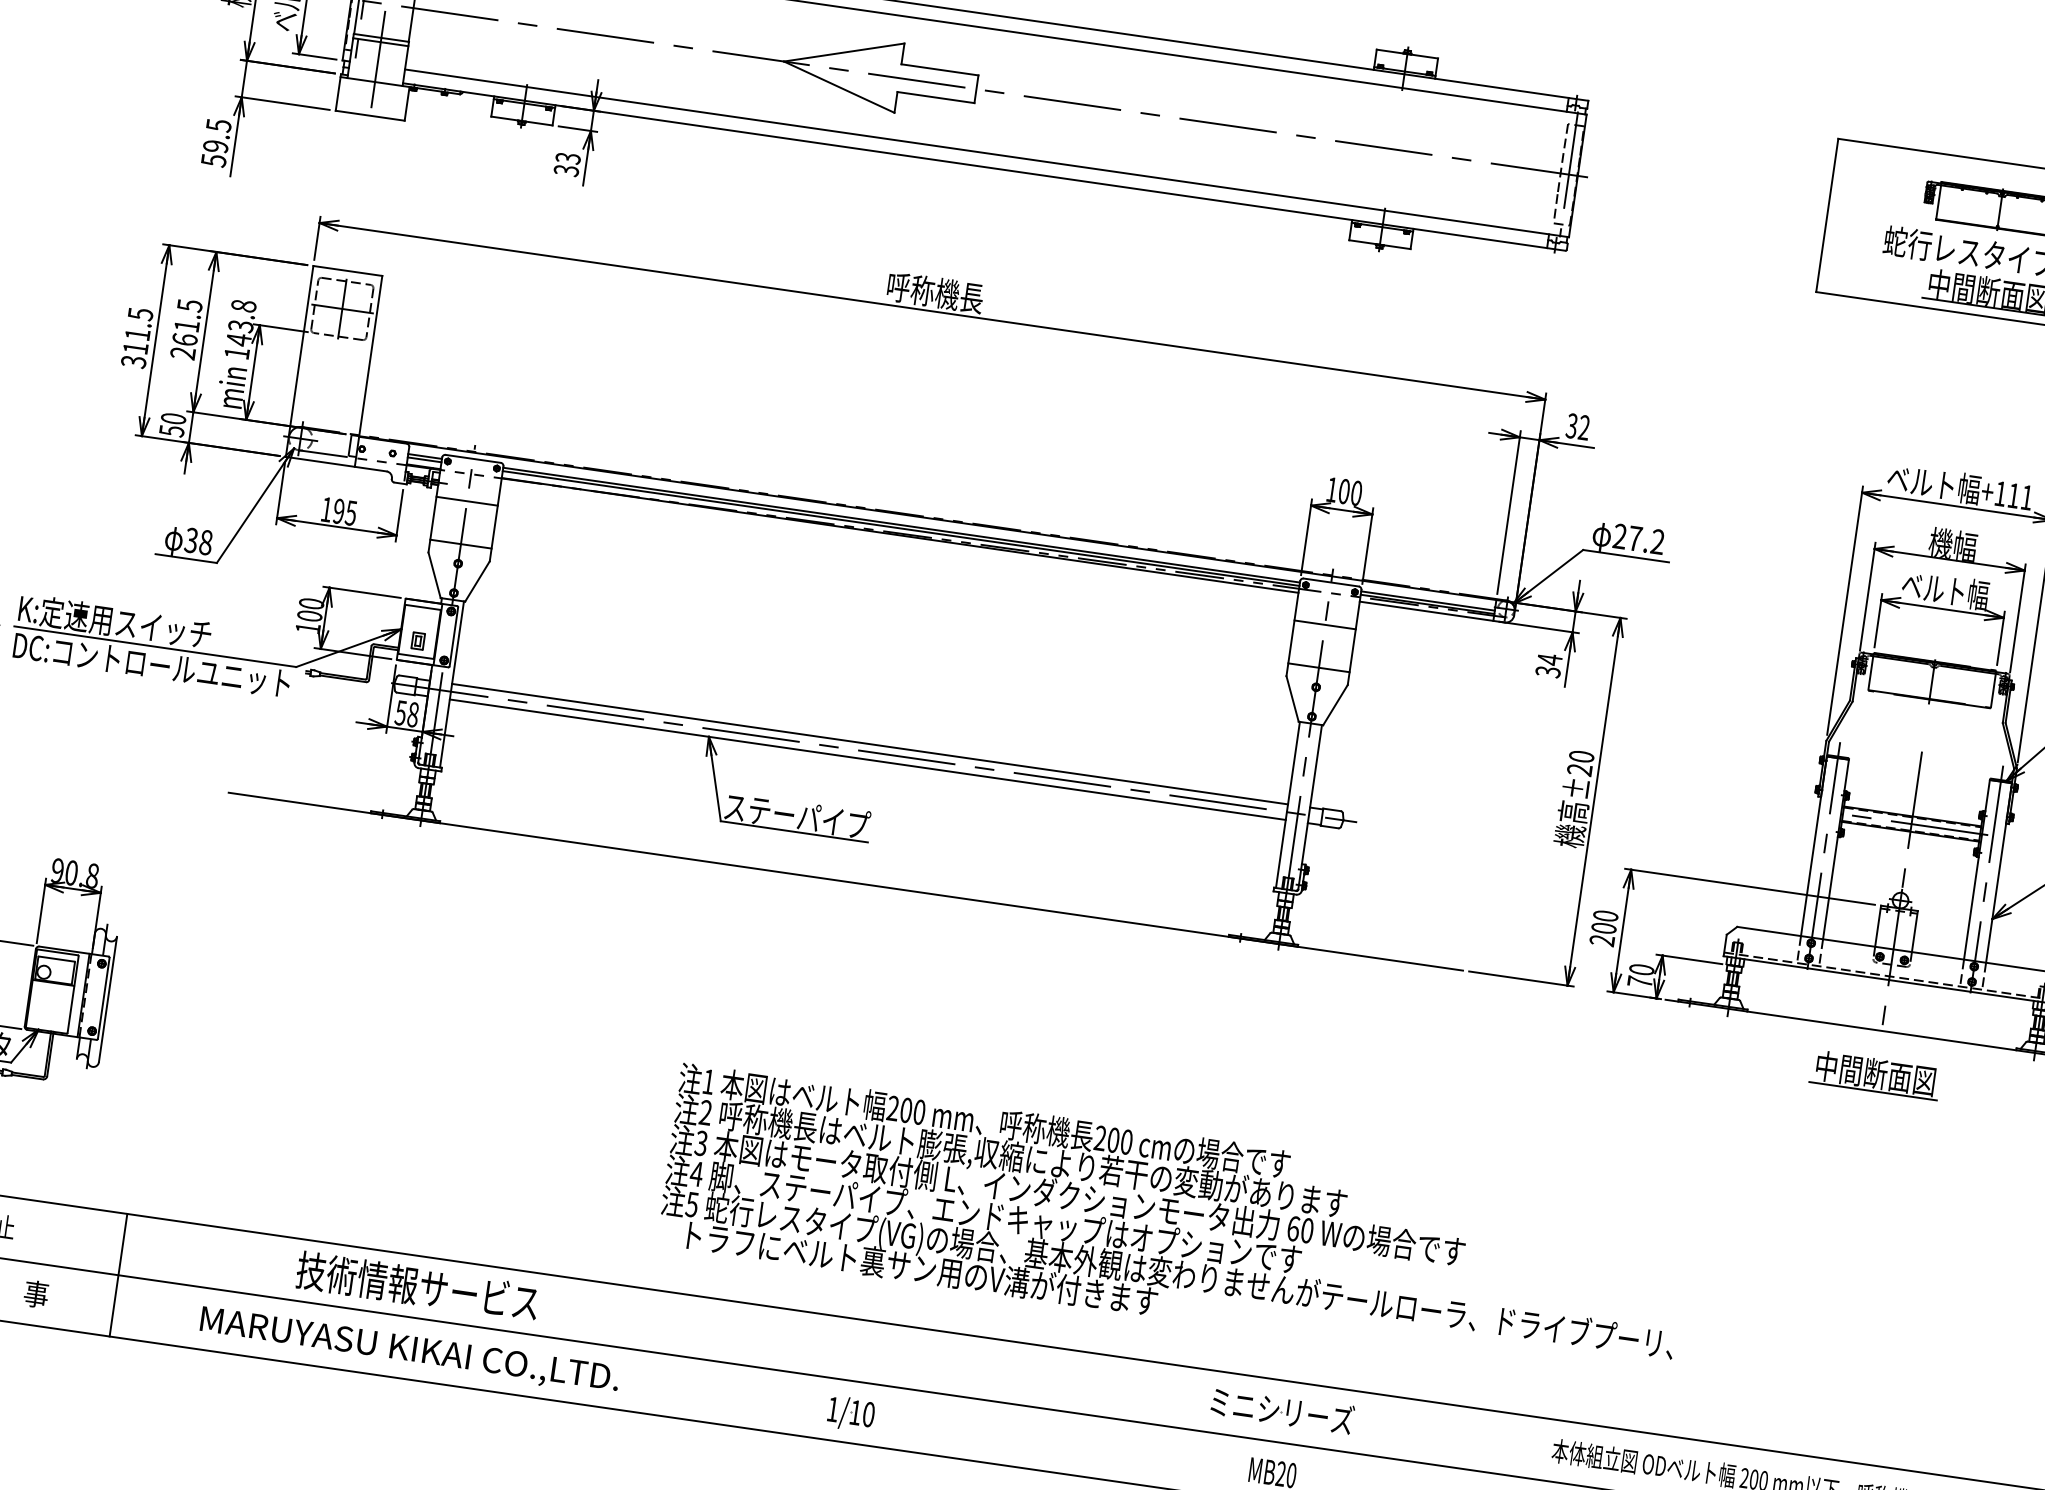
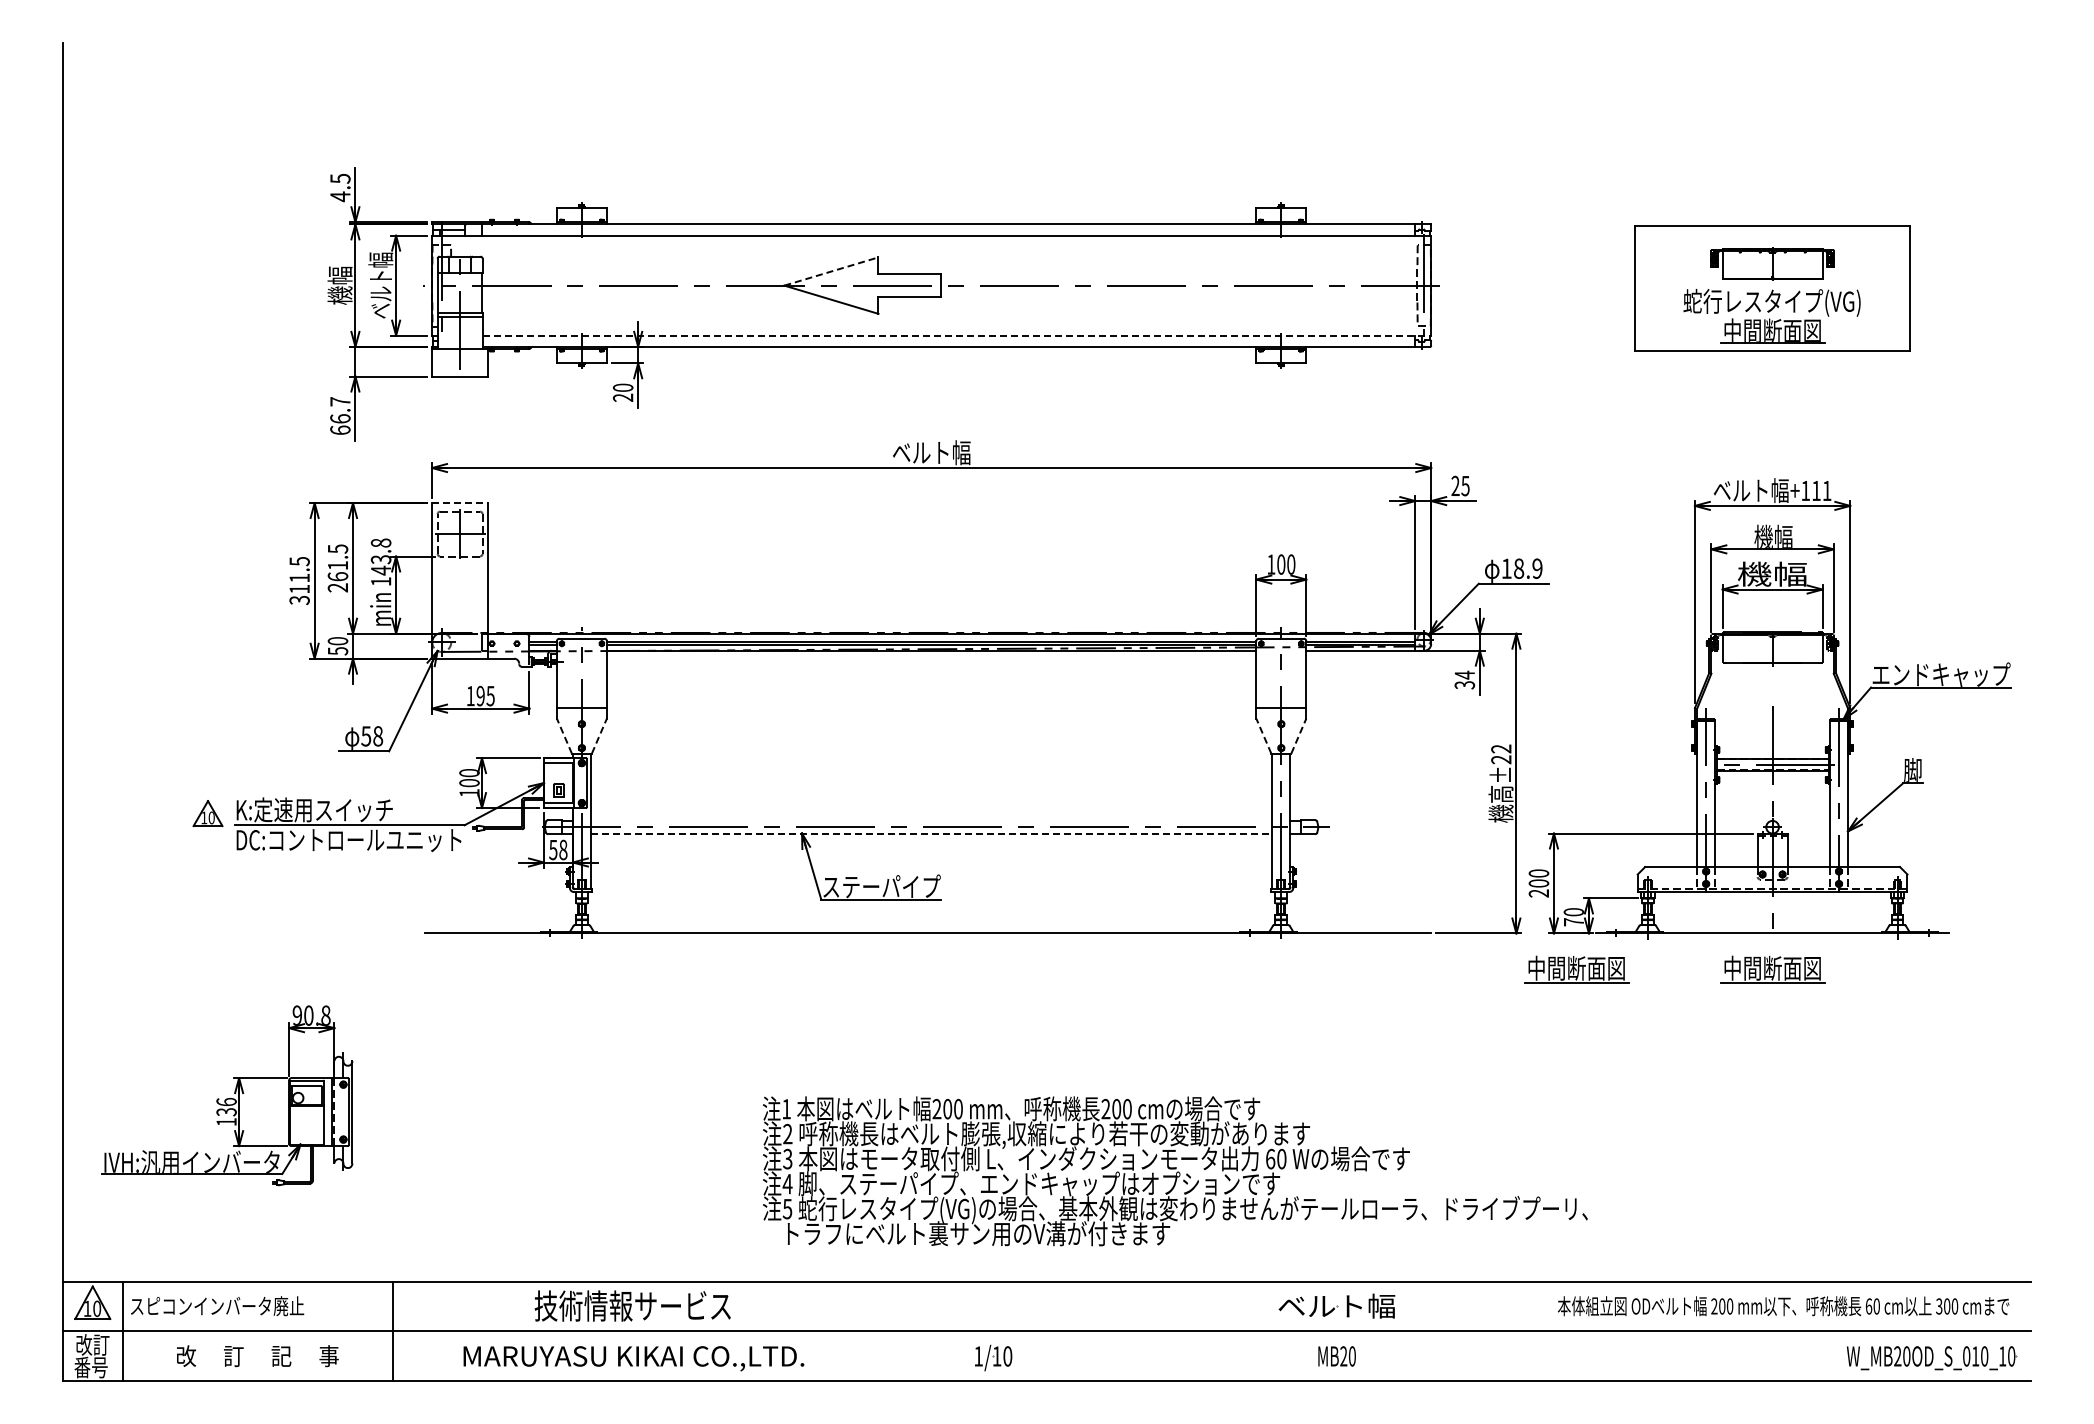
line: (844, 52) -> (831, 271), solid -> dashed
text: (216, 143) -> (340, 416), 59.5 -> 66.7
line: (987, 153) -> (957, 335), solid -> dashed
text: (567, 164) -> (623, 392), 33 -> 20
line: (348, 271) -> (460, 503), solid -> dashed
text: (935, 292) -> (931, 452), 呼称機長 -> ベルト幅
text: (1578, 426) -> (1460, 485), 32 -> 25
line: (466, 501) -> (581, 673), removed
text: (1638, 538) -> (1521, 568), 27.2 -> 18.9
text: (191, 539) -> (366, 735), 38 -> 58
line: (434, 574) -> (564, 735), solid -> dashed
line: (477, 580) -> (599, 735), solid -> dashed
text: (1945, 589) -> (1772, 573), ベルト幅 -> 機幅
line: (1325, 625) -> (1281, 673), removed
line: (1292, 698) -> (1263, 735), solid -> dashed
line: (1336, 704) -> (1299, 735), solid -> dashed
line: (869, 743) -> (931, 820), removed
text: (1581, 756) -> (1501, 748), ±20 -> ±22
line: (867, 759) -> (931, 833), solid -> dashed
part: (1634, 1040) -> (1576, 969), added
text: (1174, 1227) -> (1175, 1171), moved
text: (1281, 1410) -> (1336, 1305), ミニシリーズ -> ベルト幅

